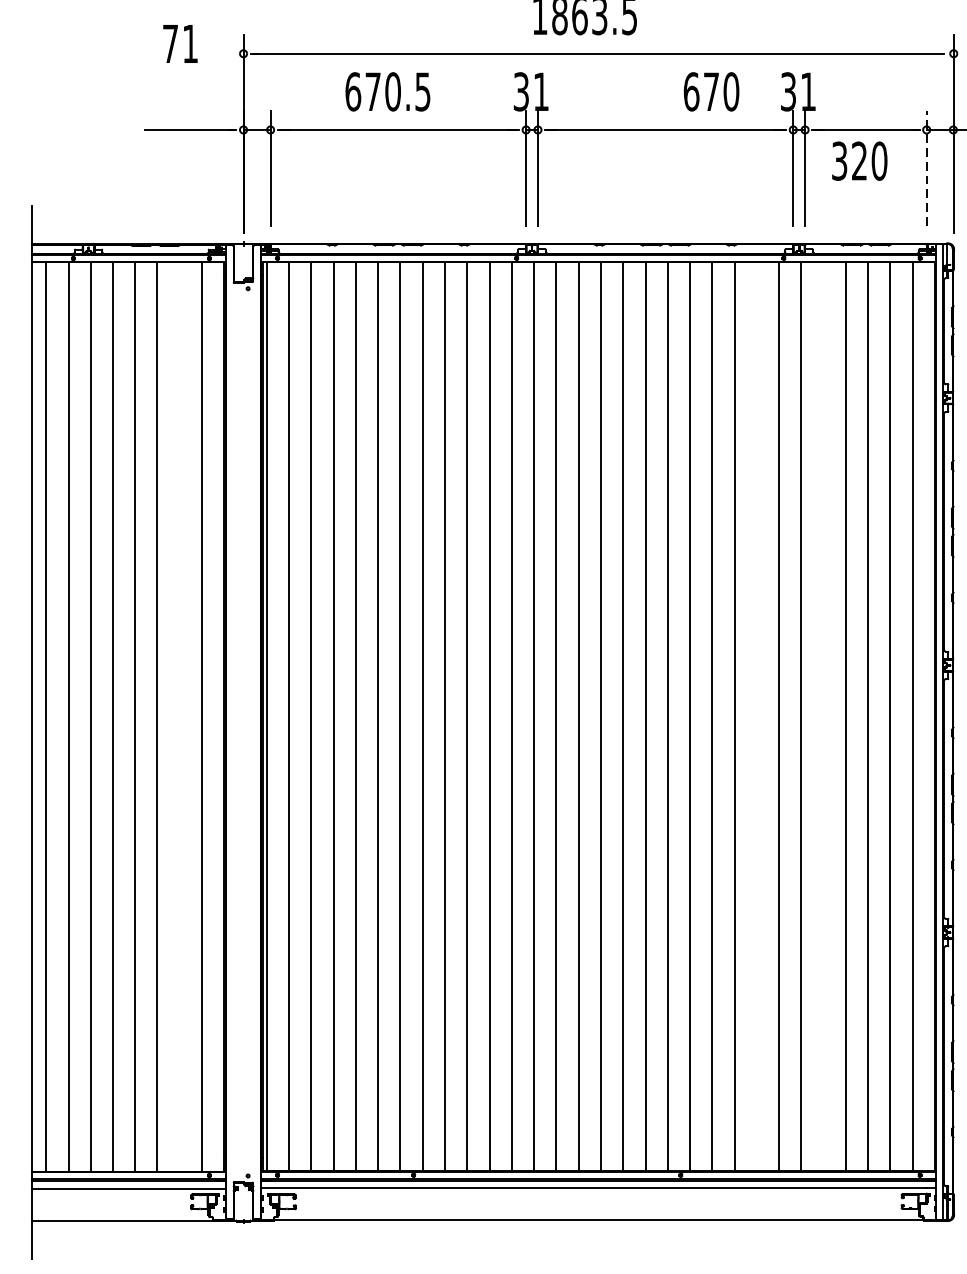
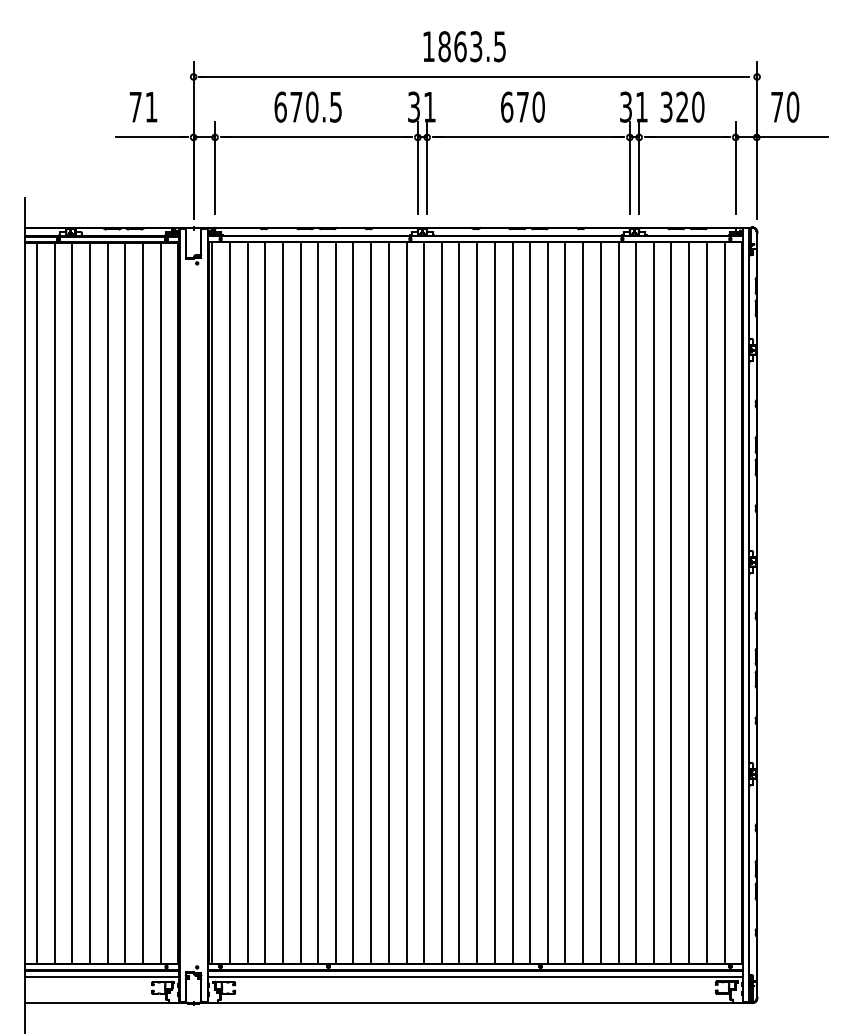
text: (180, 44) -> (143, 107), moved
text: (710, 91) -> (522, 106), moved
text: (859, 160) -> (682, 106), moved
line: (926, 167) -> (735, 167), dashed -> solid
line: (180, 716) -> (143, 602), added
line: (756, 716) -> (600, 602), added
line: (823, 716) -> (653, 602), added

